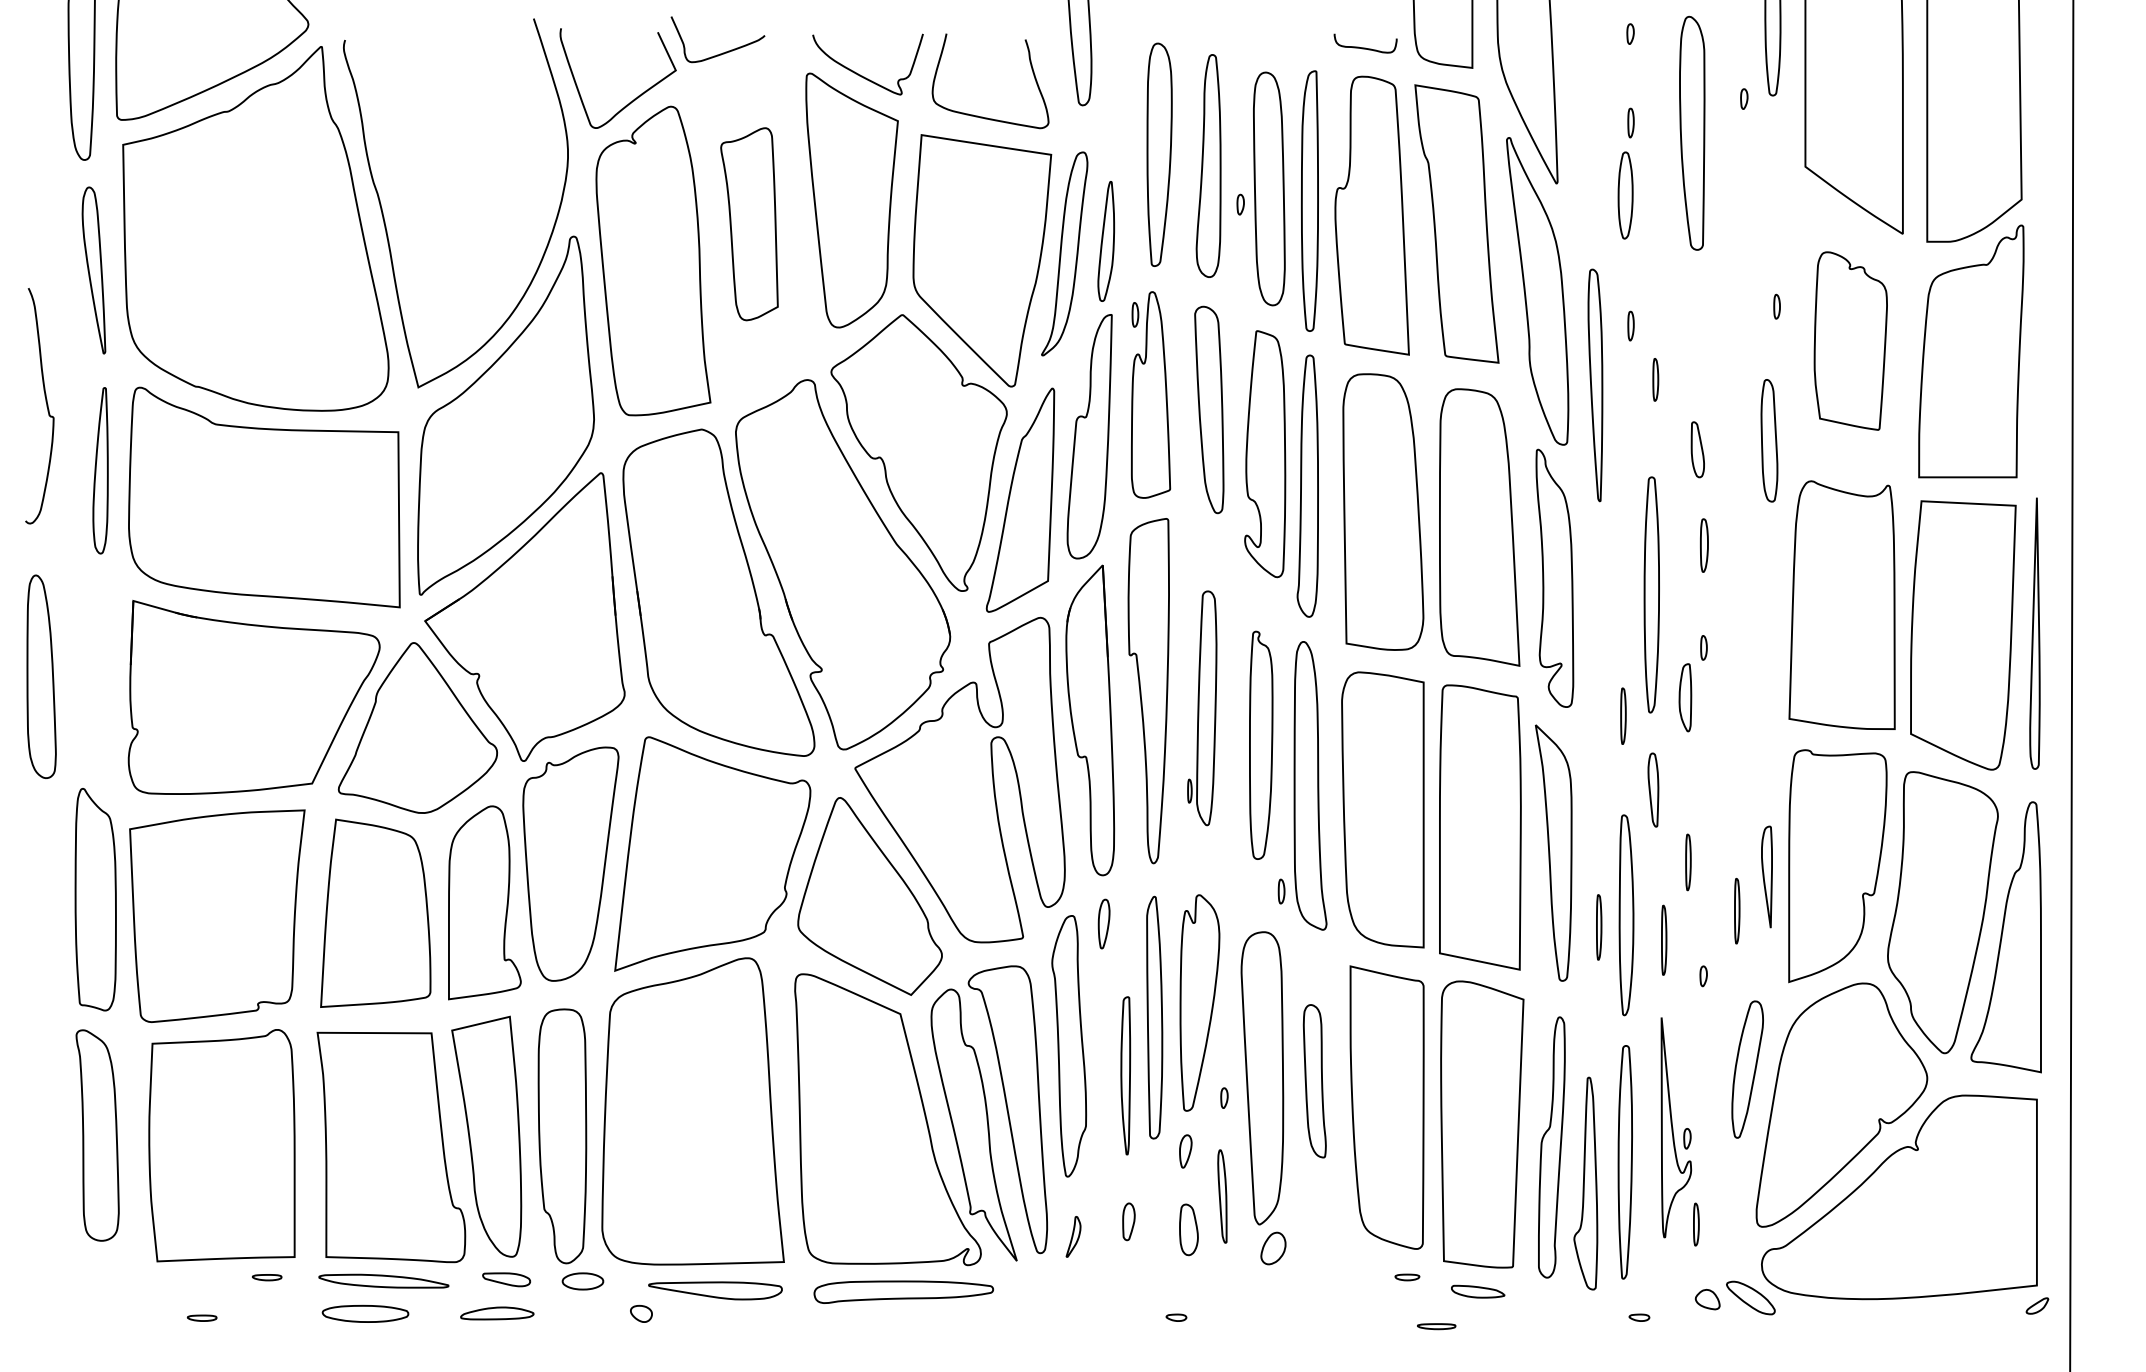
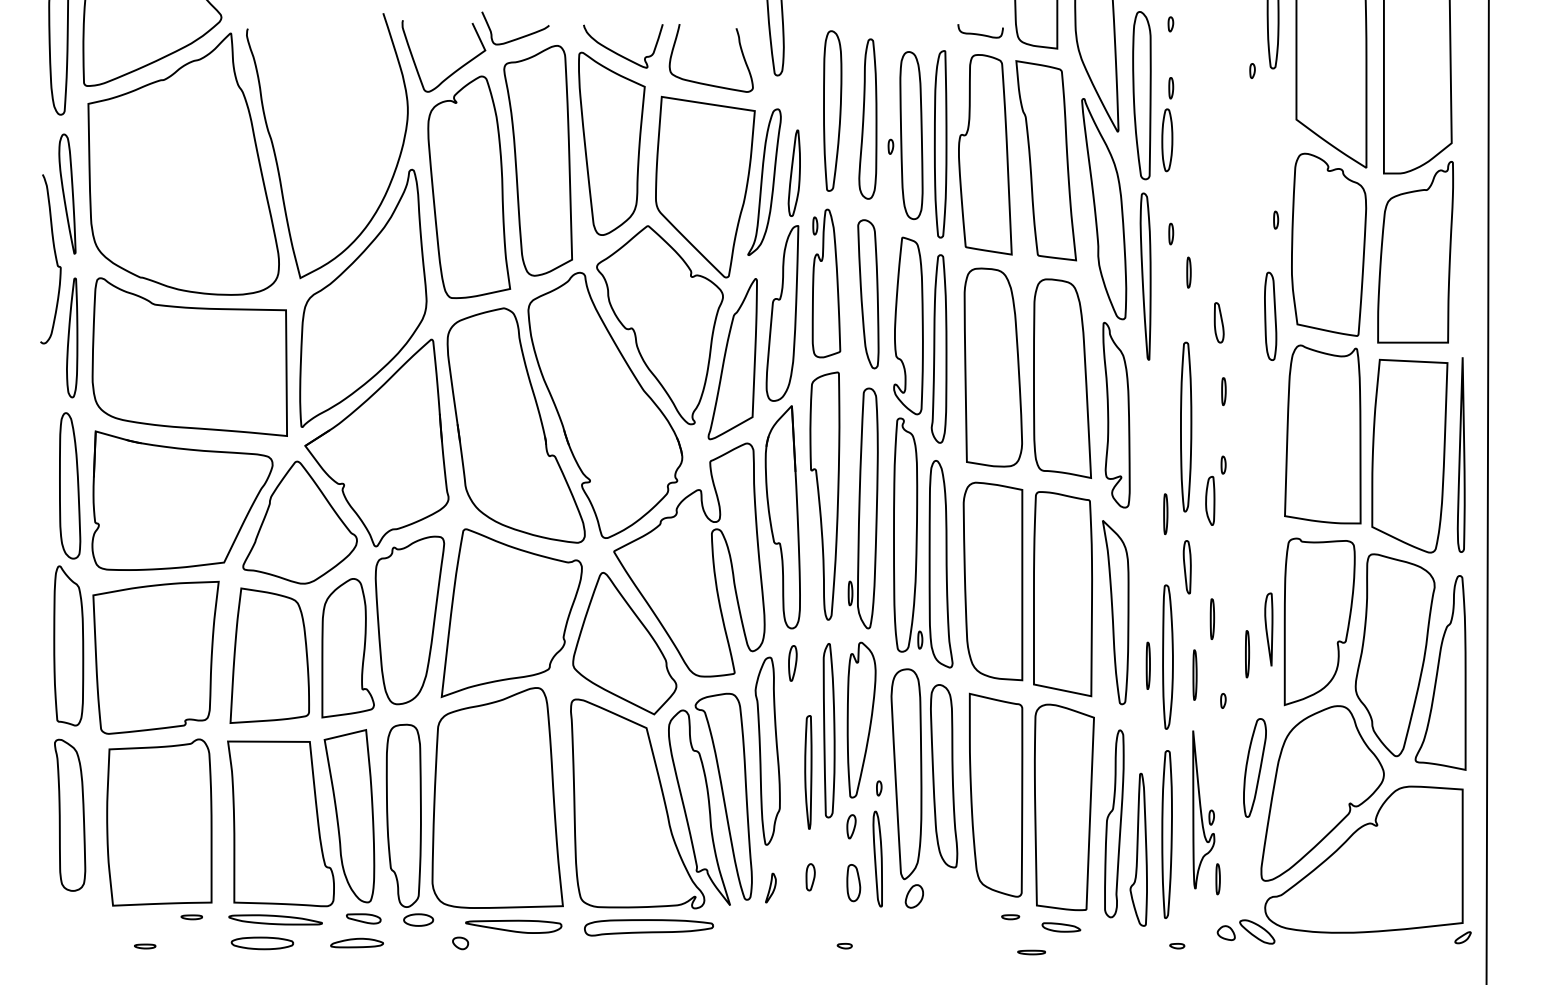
part: (1692, 132) -> (1142, 95), moved
part: (749, 224) -> (538, 161), size x1.67
part: (1850, 340) -> (1328, 244), size x1.43
curve: (46, 406) -> (55, 259), moved
part: (1704, 545) -> (1223, 391), size x0.71
part: (41, 676) -> (69, 485), moved
part: (1202, 708) -> (863, 508), size x1.43
part: (1261, 745) -> (905, 535), size x1.43
part: (1314, 1081) -> (943, 776), size x1.67
part: (1222, 1196) -> (877, 859), size x1.43

